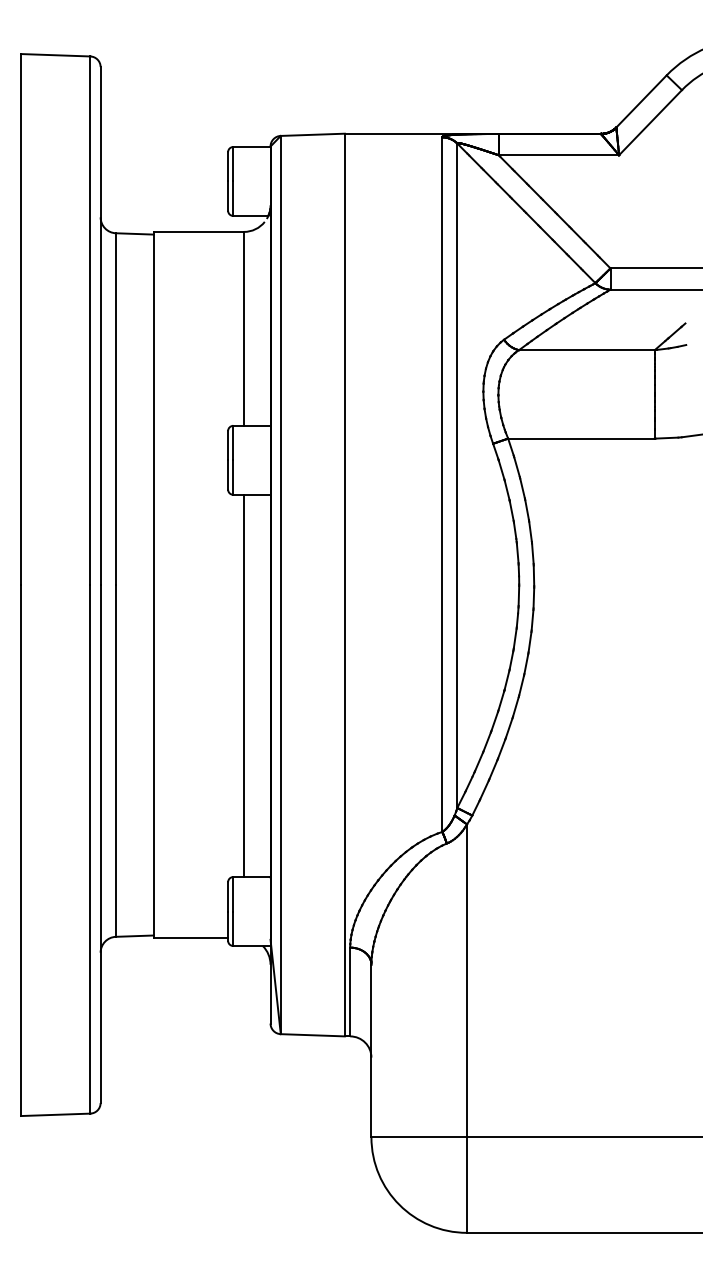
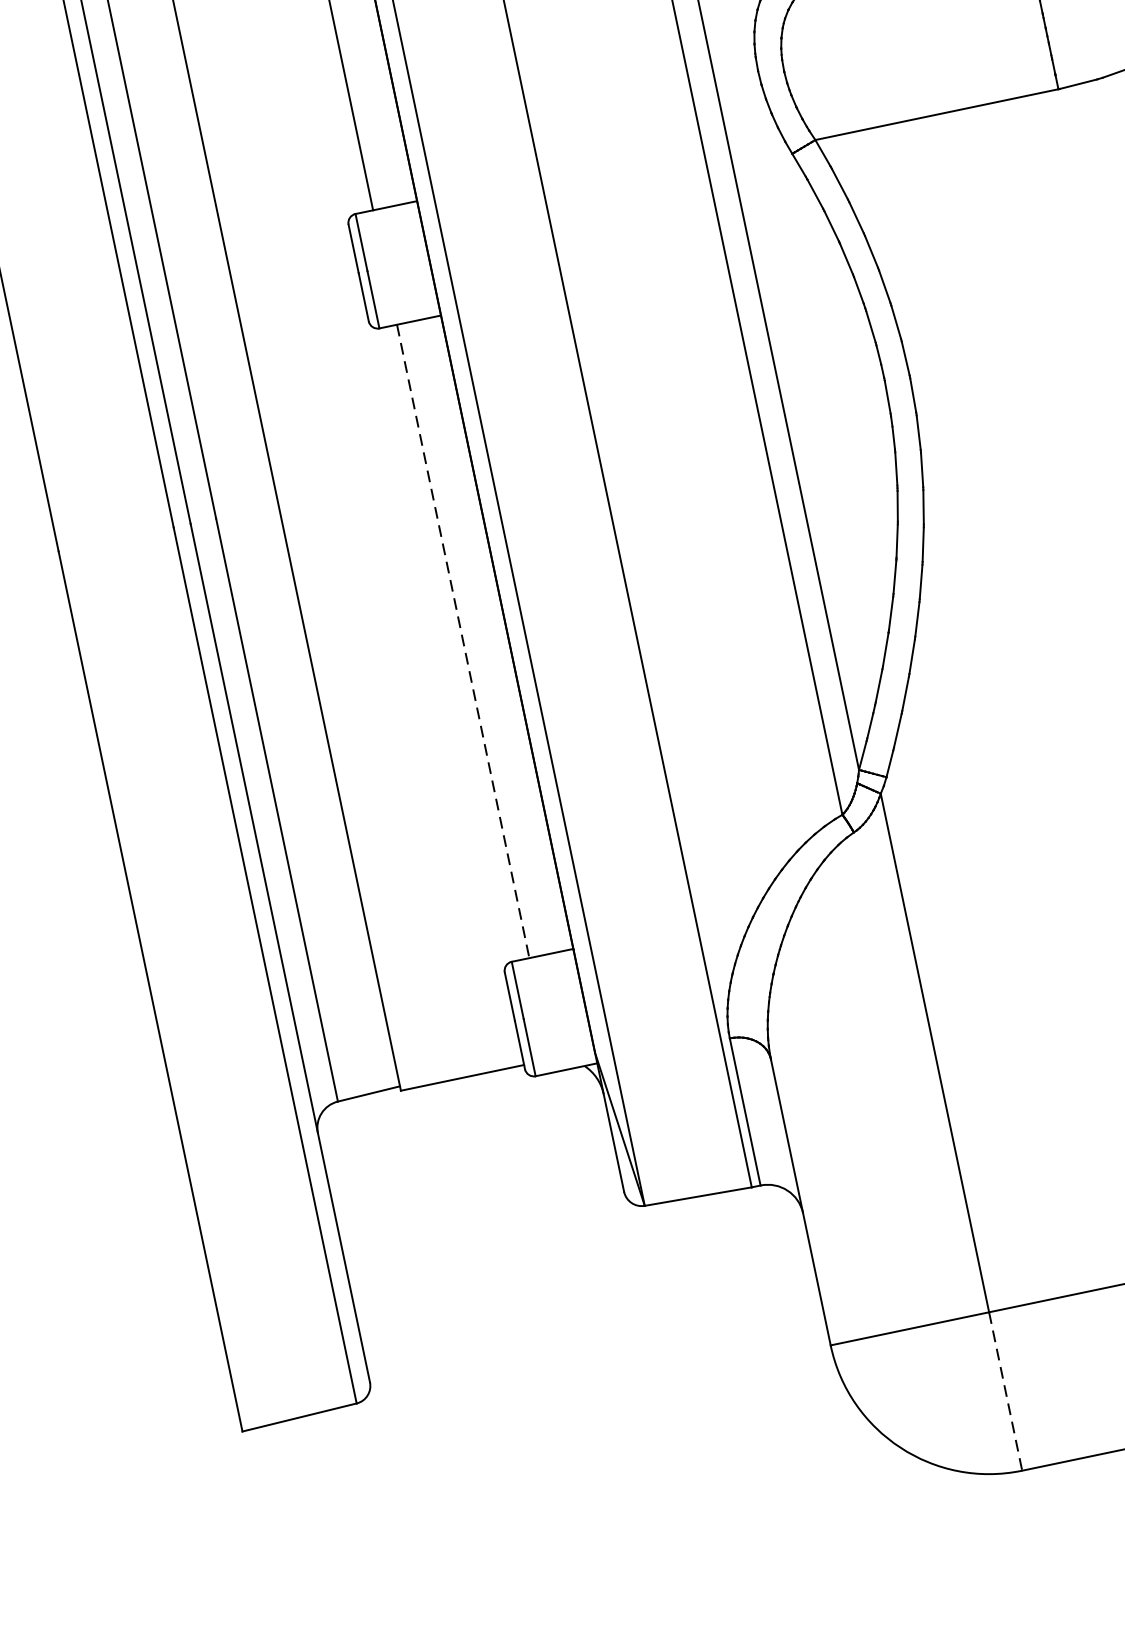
line: (244, 686) -> (464, 642), solid -> dashed
line: (467, 1185) -> (1006, 1392), solid -> dashed

